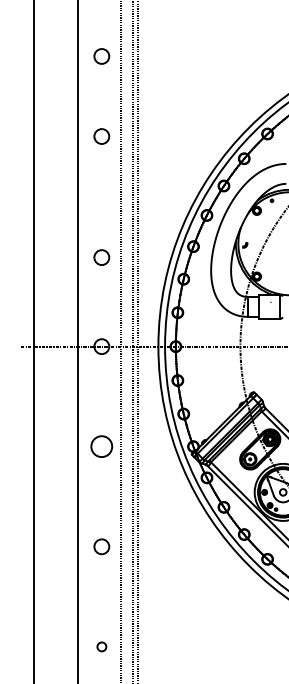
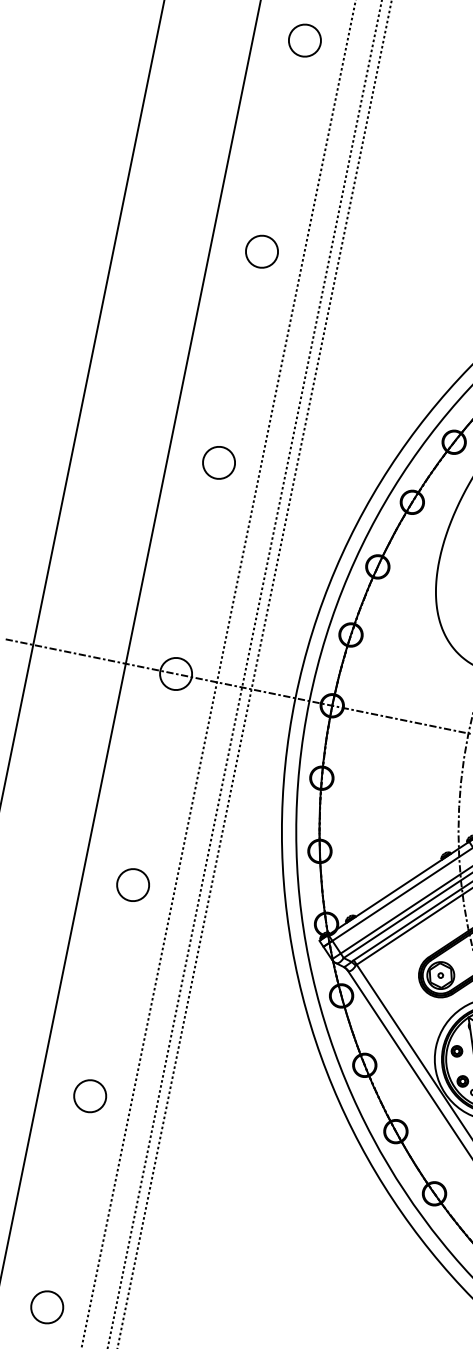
circle: (101, 56) -> (304, 40), moved
circle: (101, 136) -> (261, 251), moved
circle: (101, 257) -> (218, 462), moved
circle: (101, 446) -> (132, 884), size x0.71
circle: (101, 646) -> (46, 1306), size x1.67

